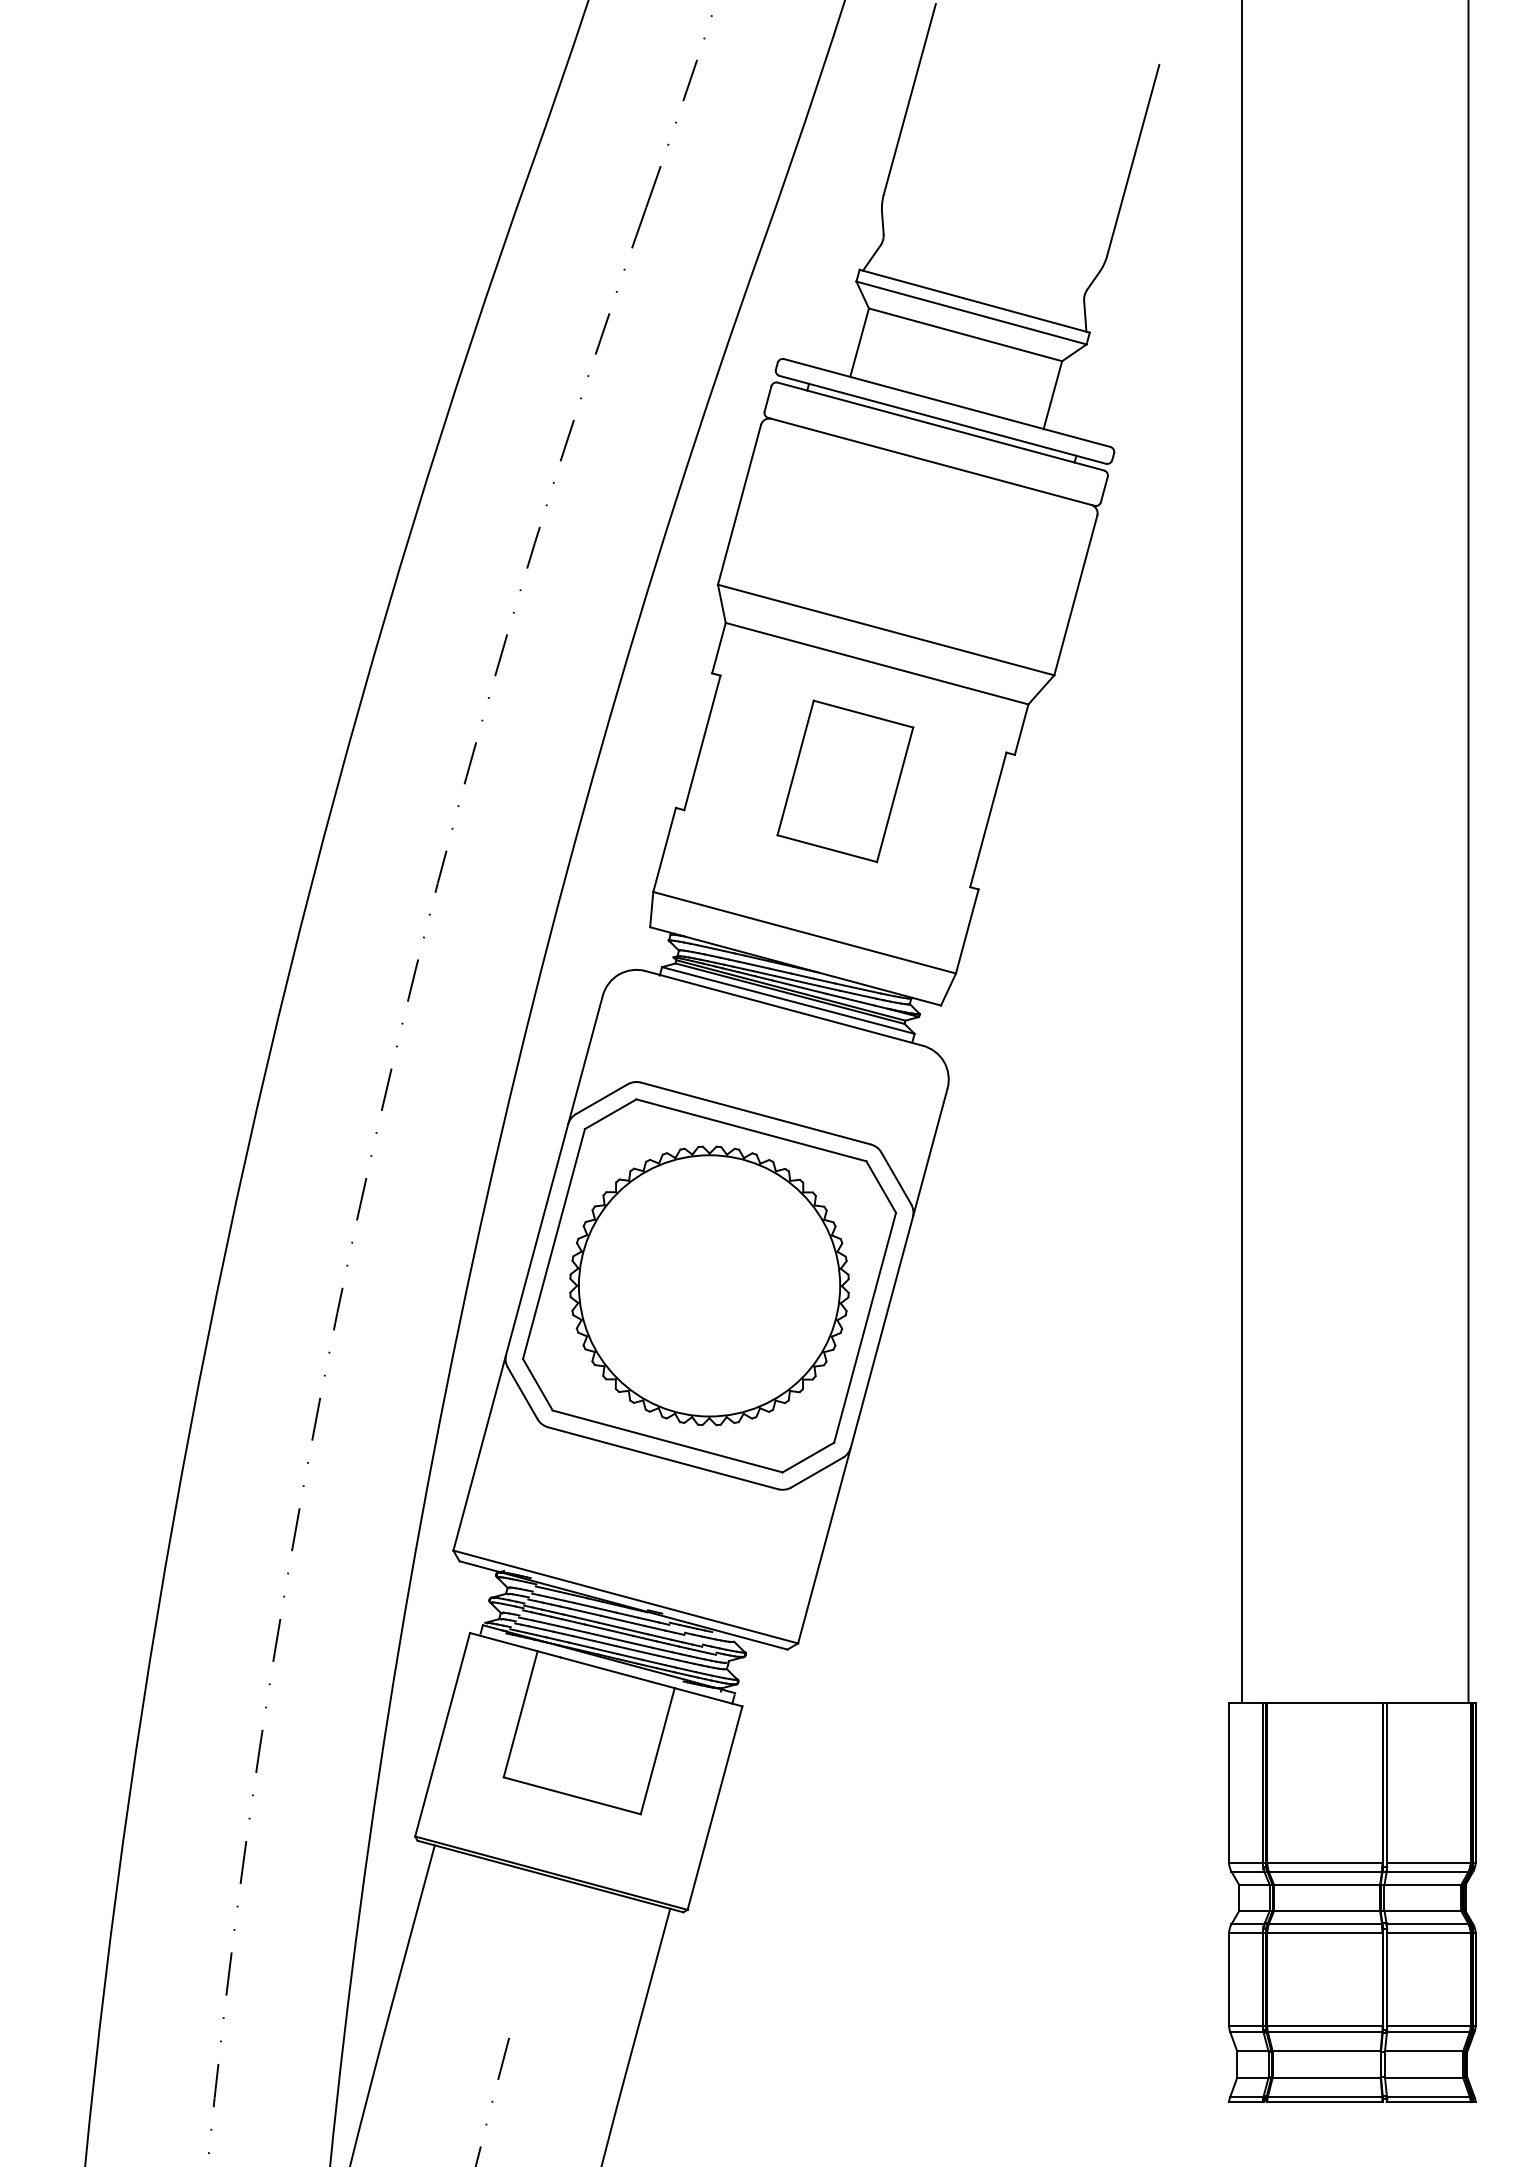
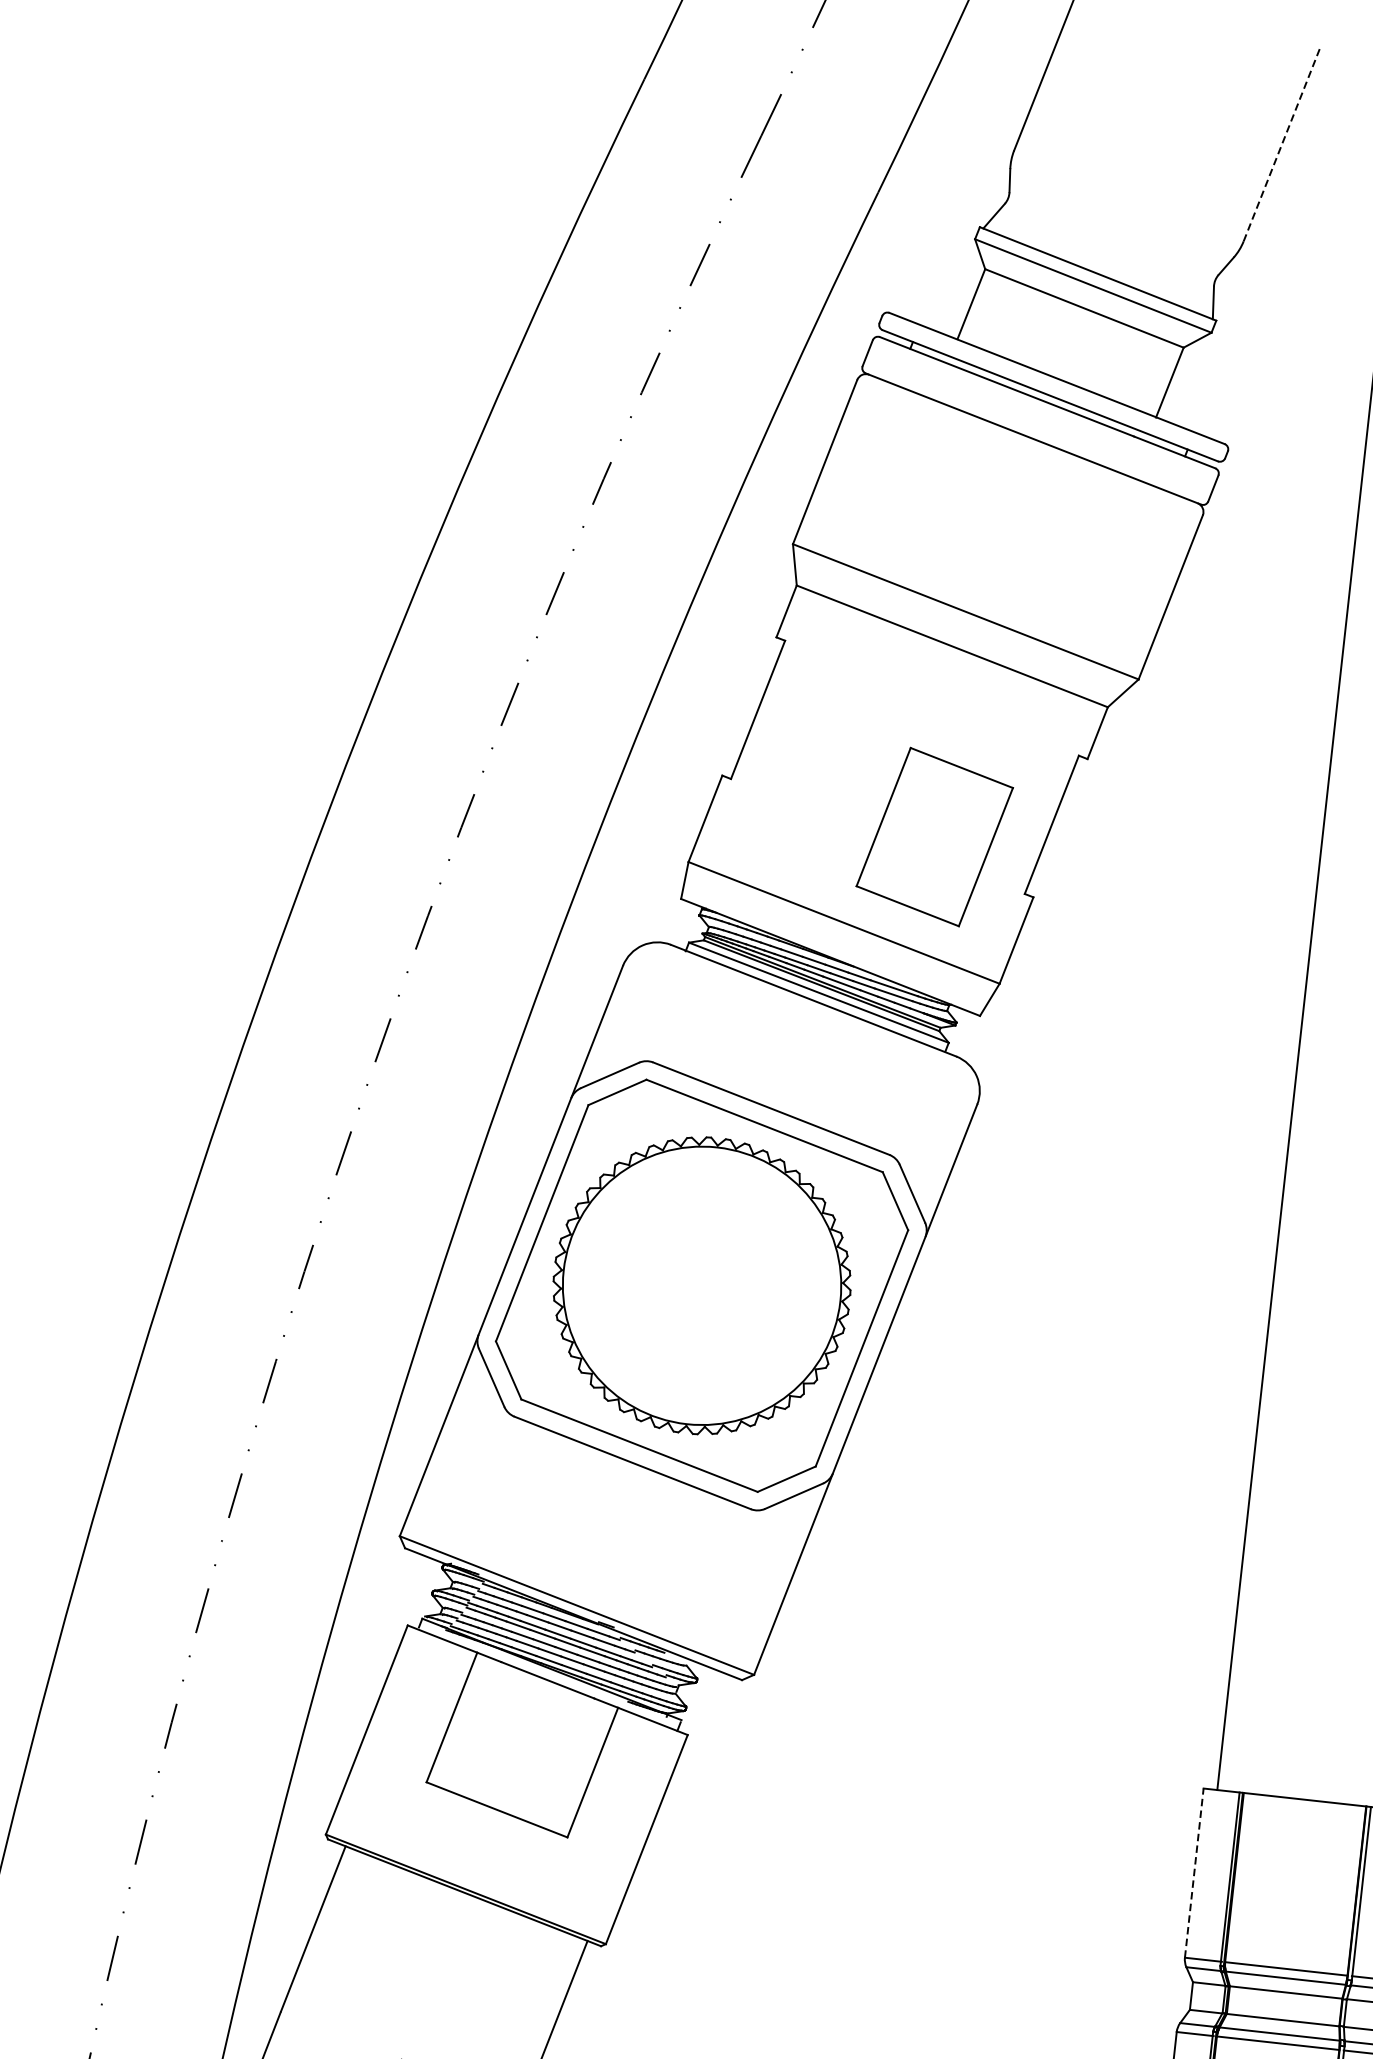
line: (1133, 160) -> (1282, 143), solid -> dashed
part: (845, 781) -> (934, 837), moved
line: (1229, 1783) -> (1194, 1873), solid -> dashed

